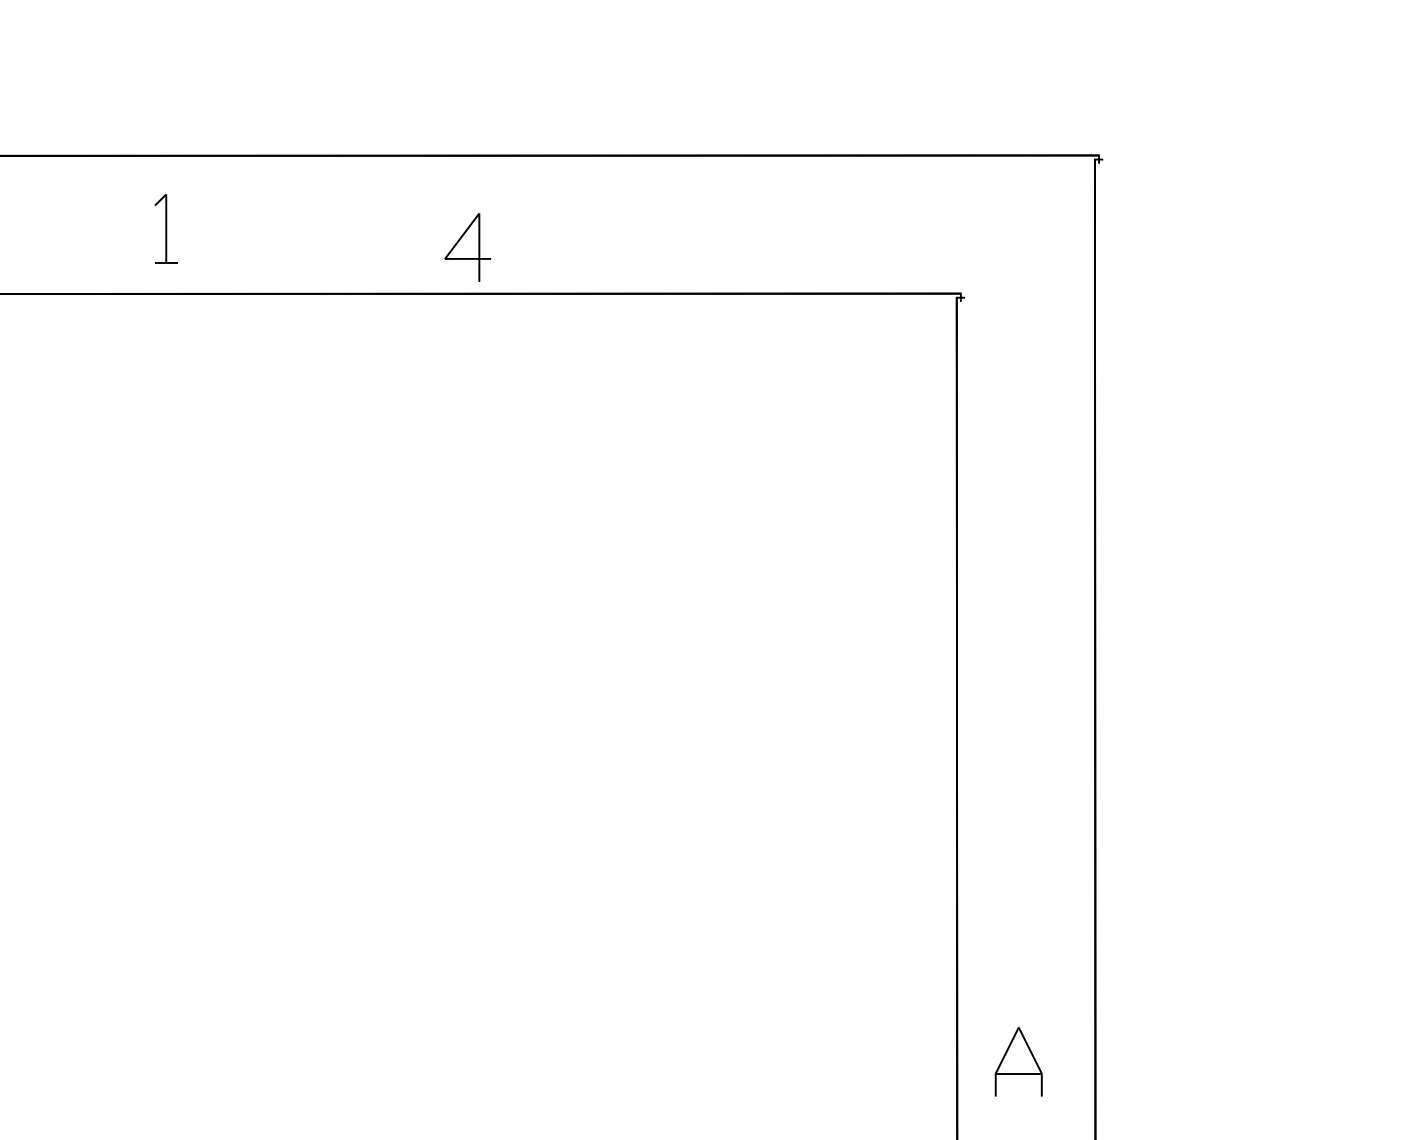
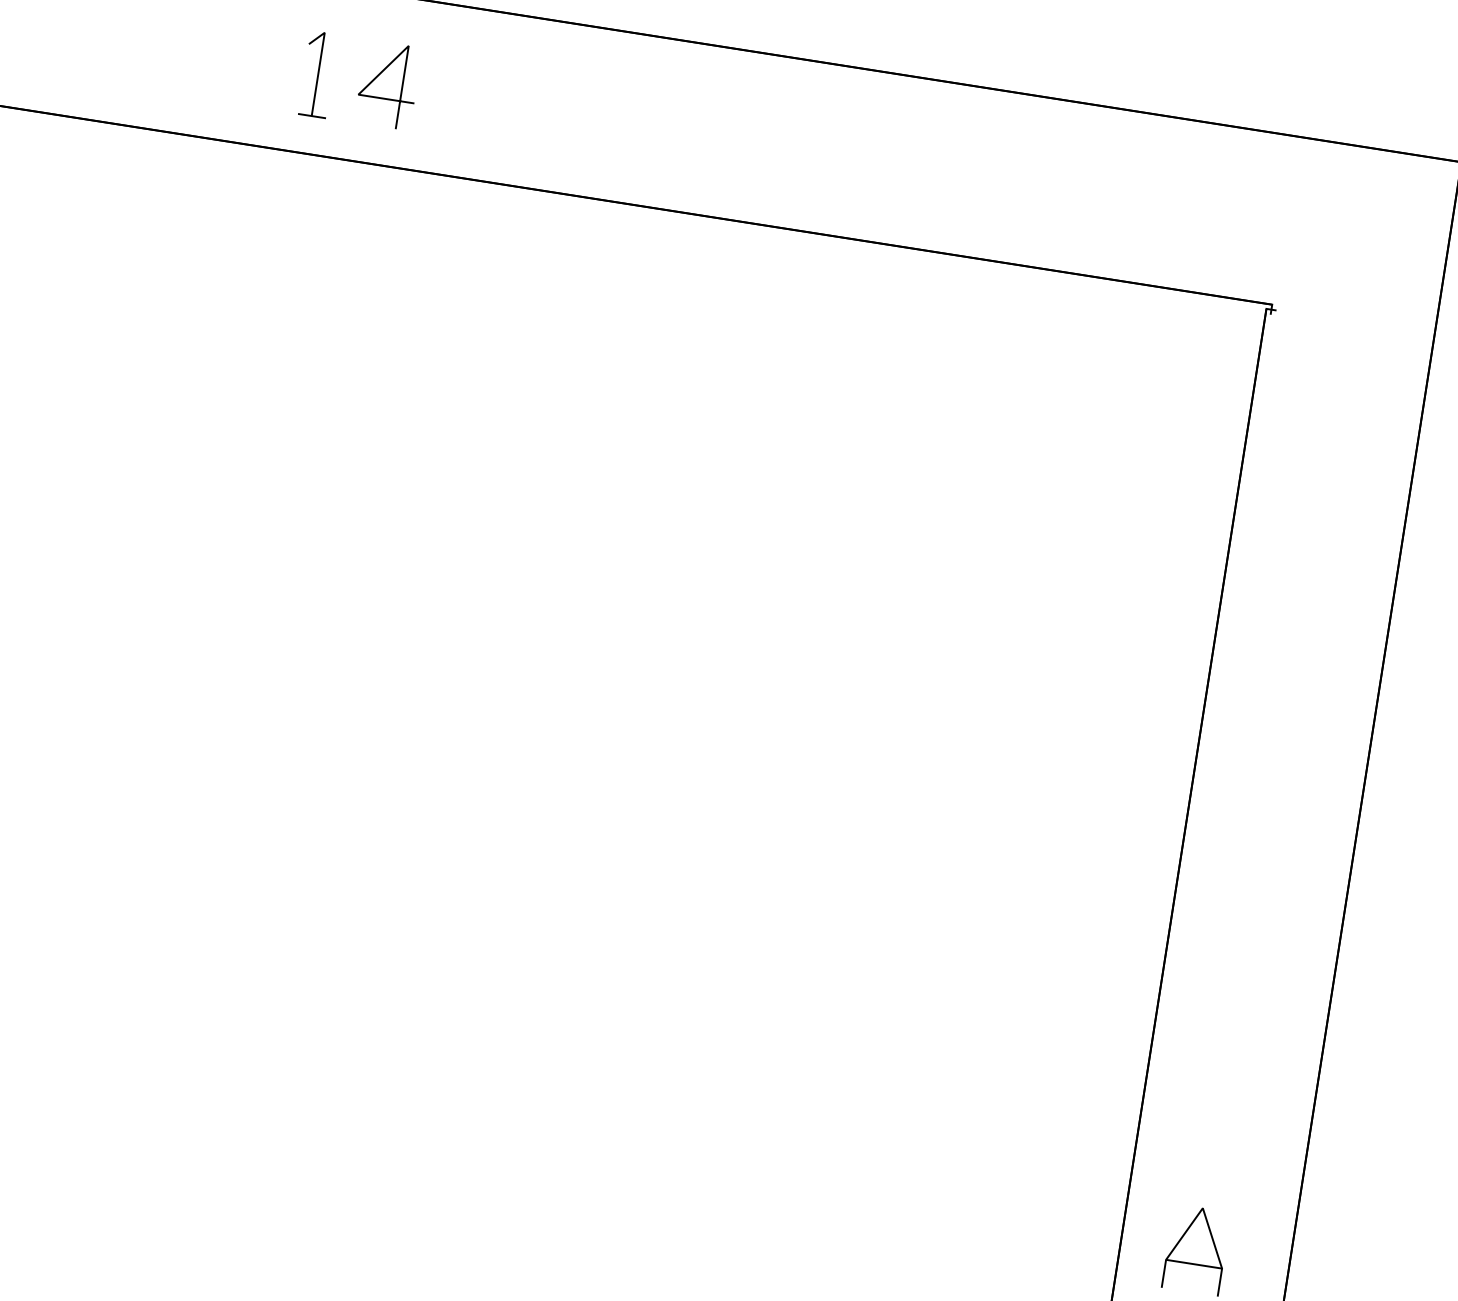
curve: (460, 240) -> (380, 75), moved

